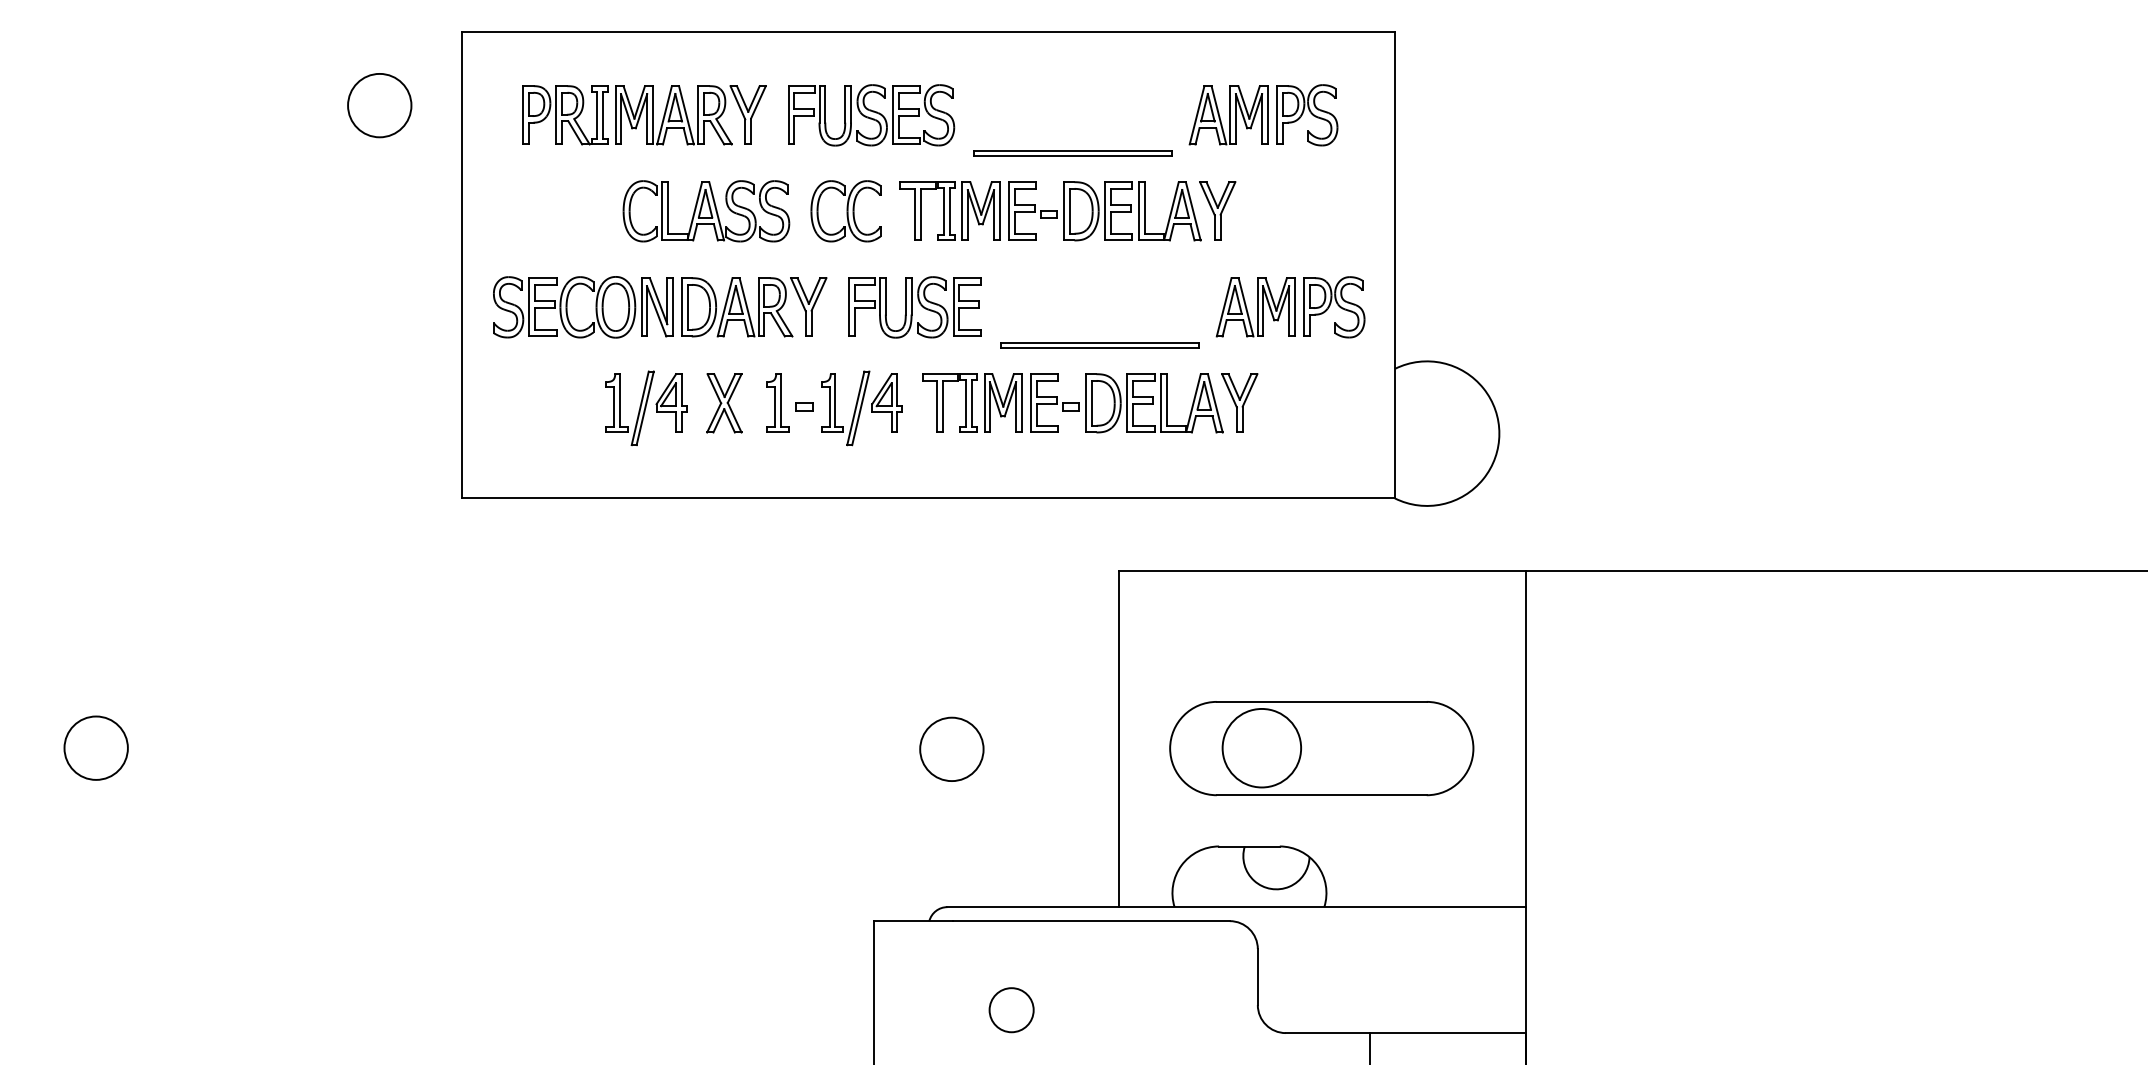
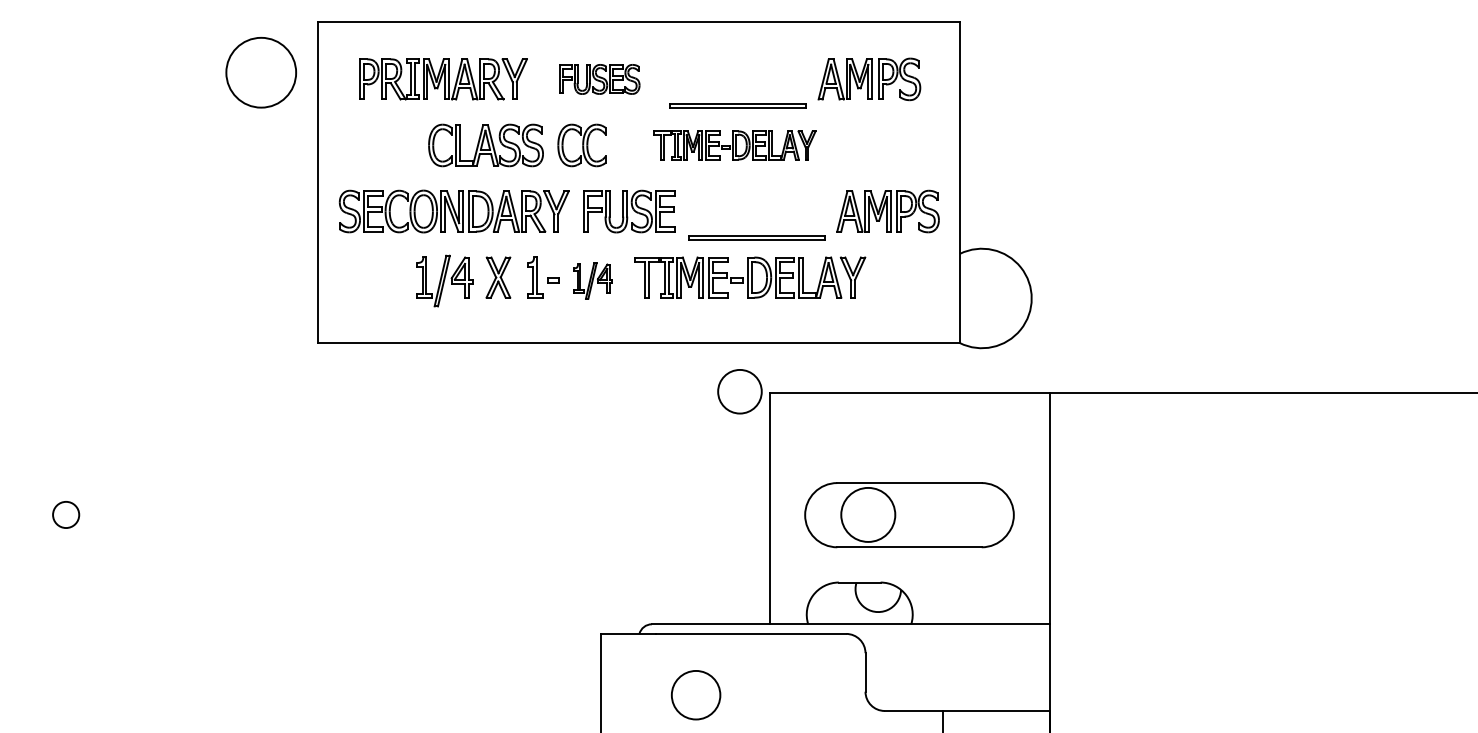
circle: (380, 105) -> (261, 72), size x1.6
part: (871, 115) -> (599, 79), size x0.7
part: (1067, 211) -> (734, 145), size x0.7
part: (861, 407) -> (592, 280), size x0.7
circle: (95, 747) -> (65, 514), size x0.6
circle: (951, 749) -> (739, 391), moved
circle: (1010, 1010) -> (695, 695), size x1.6

